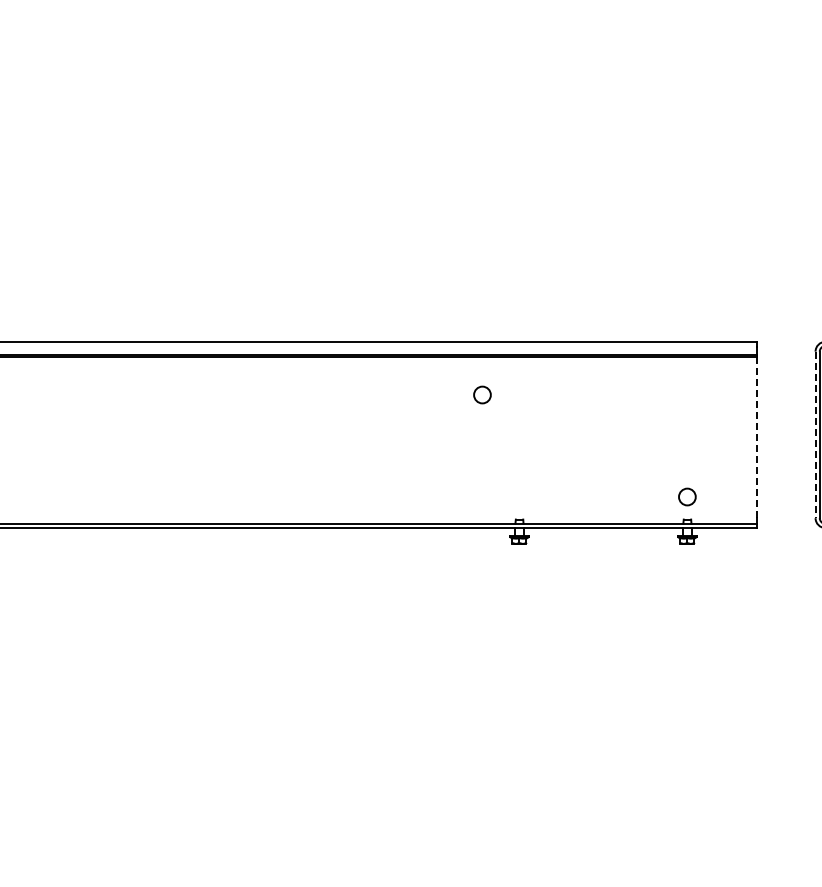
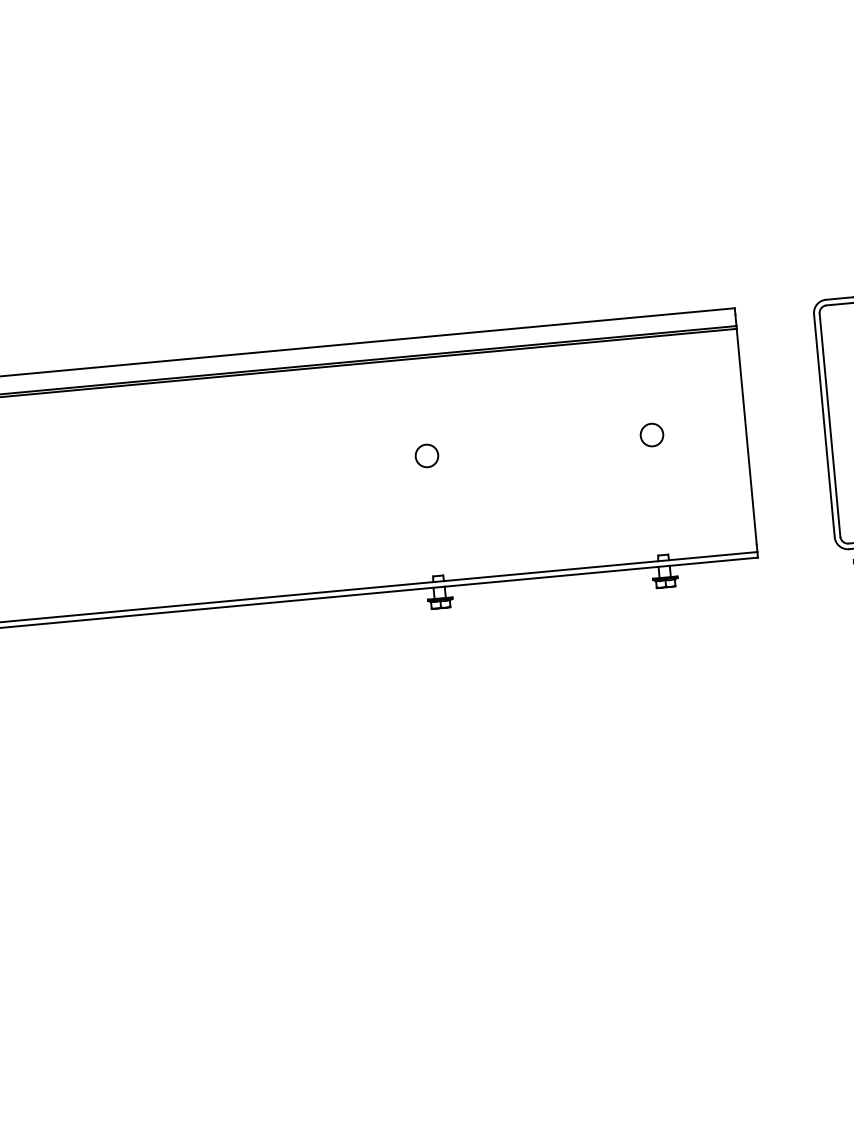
circle: (482, 394) -> (426, 455), moved
line: (815, 435) -> (824, 426), dashed -> solid
line: (757, 438) -> (747, 437), dashed -> solid
circle: (687, 496) -> (652, 434), moved

